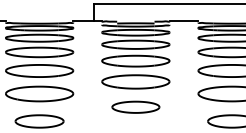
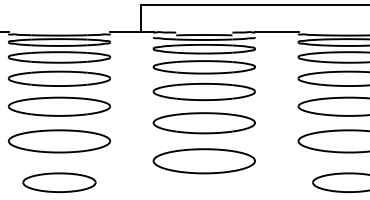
part: (135, 107) -> (203, 161), size x1.43

